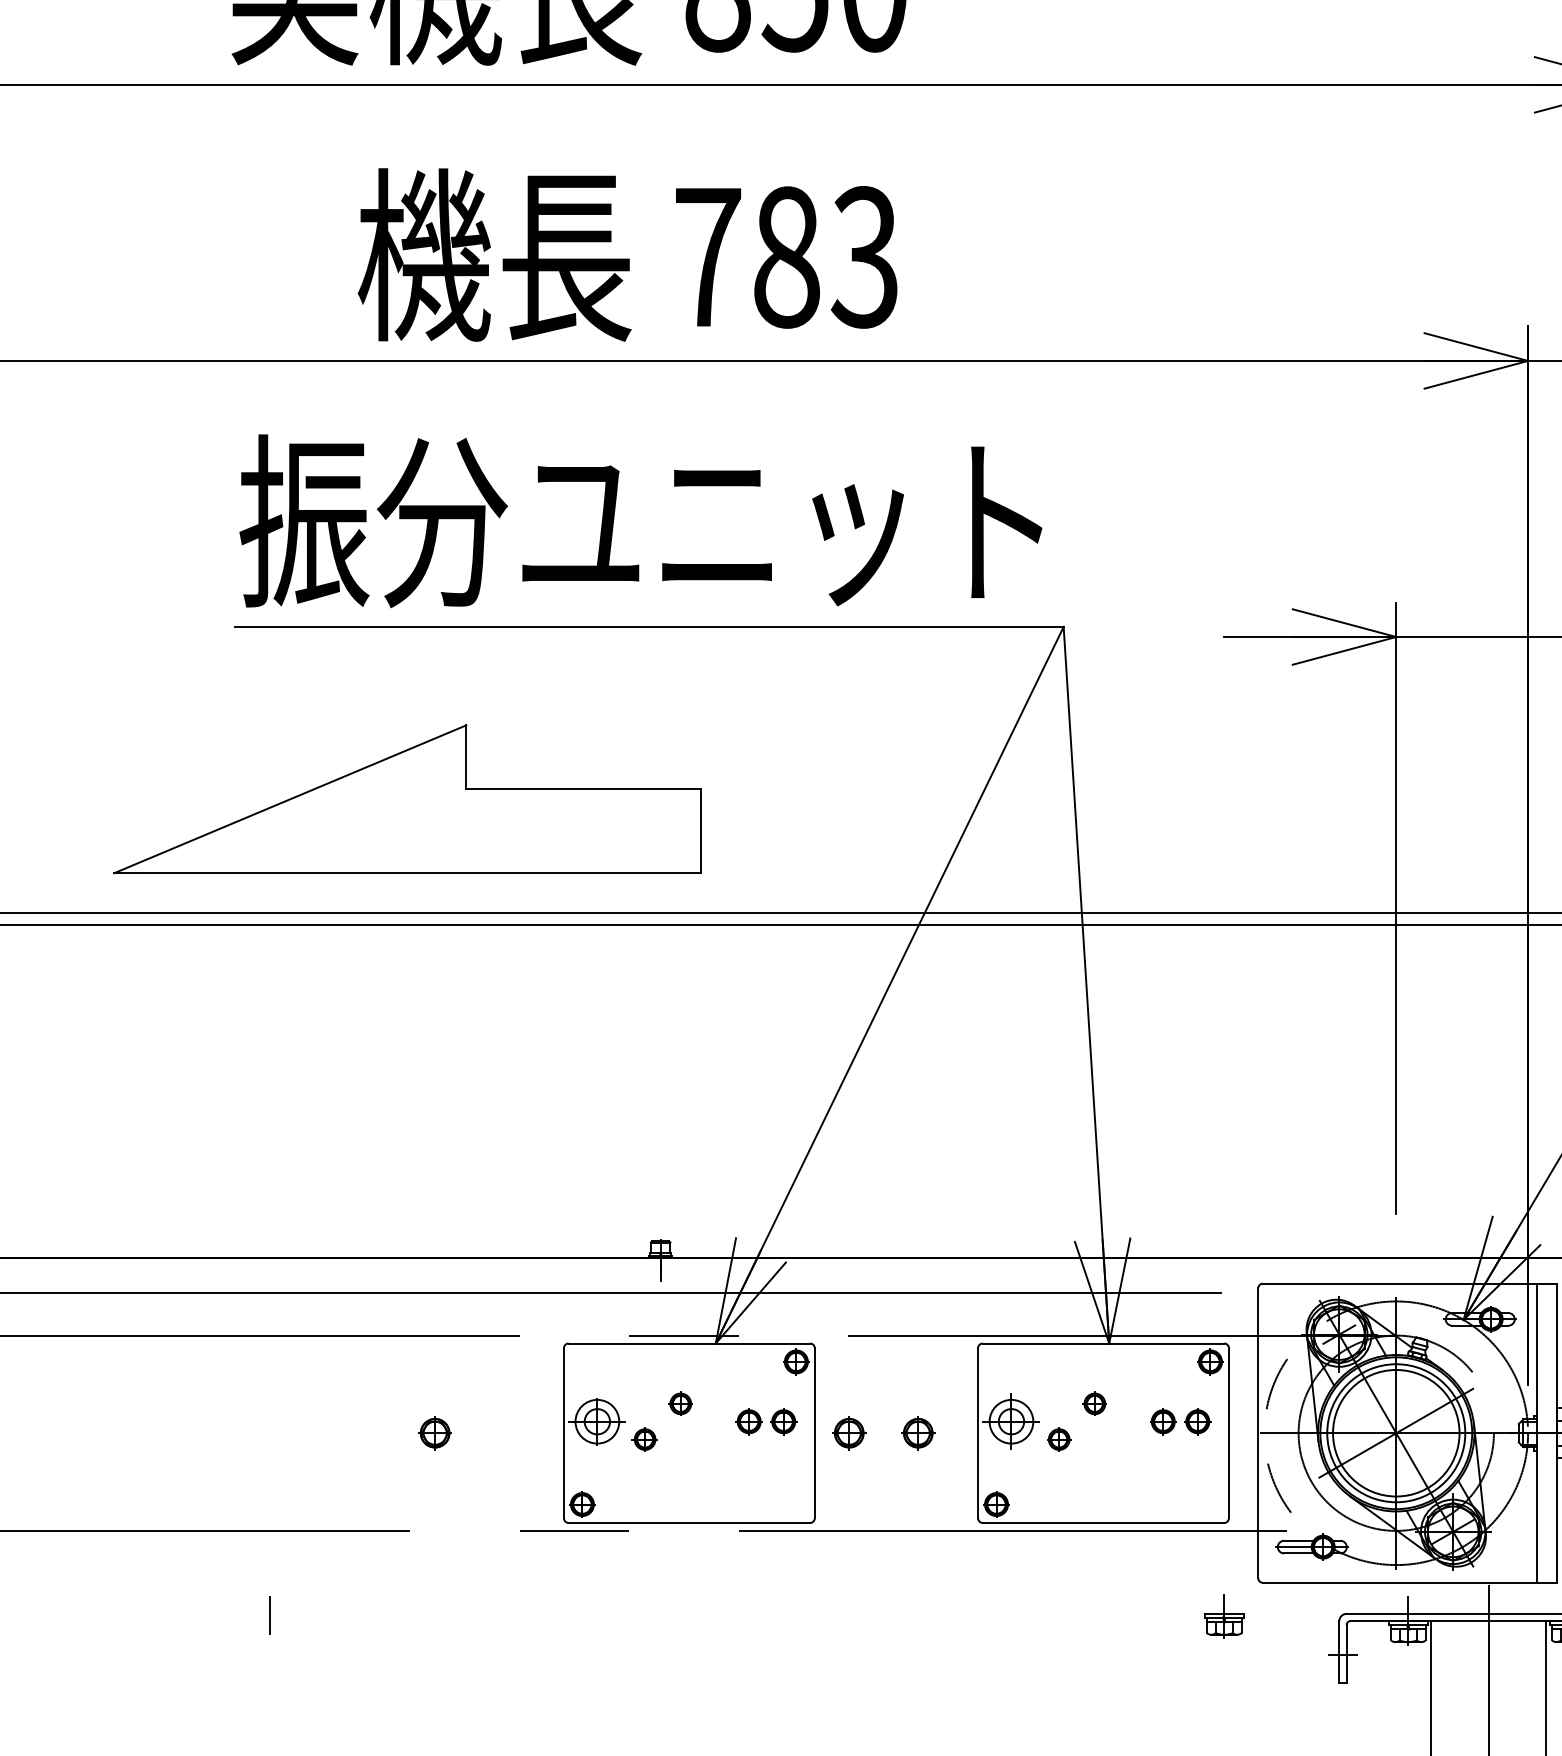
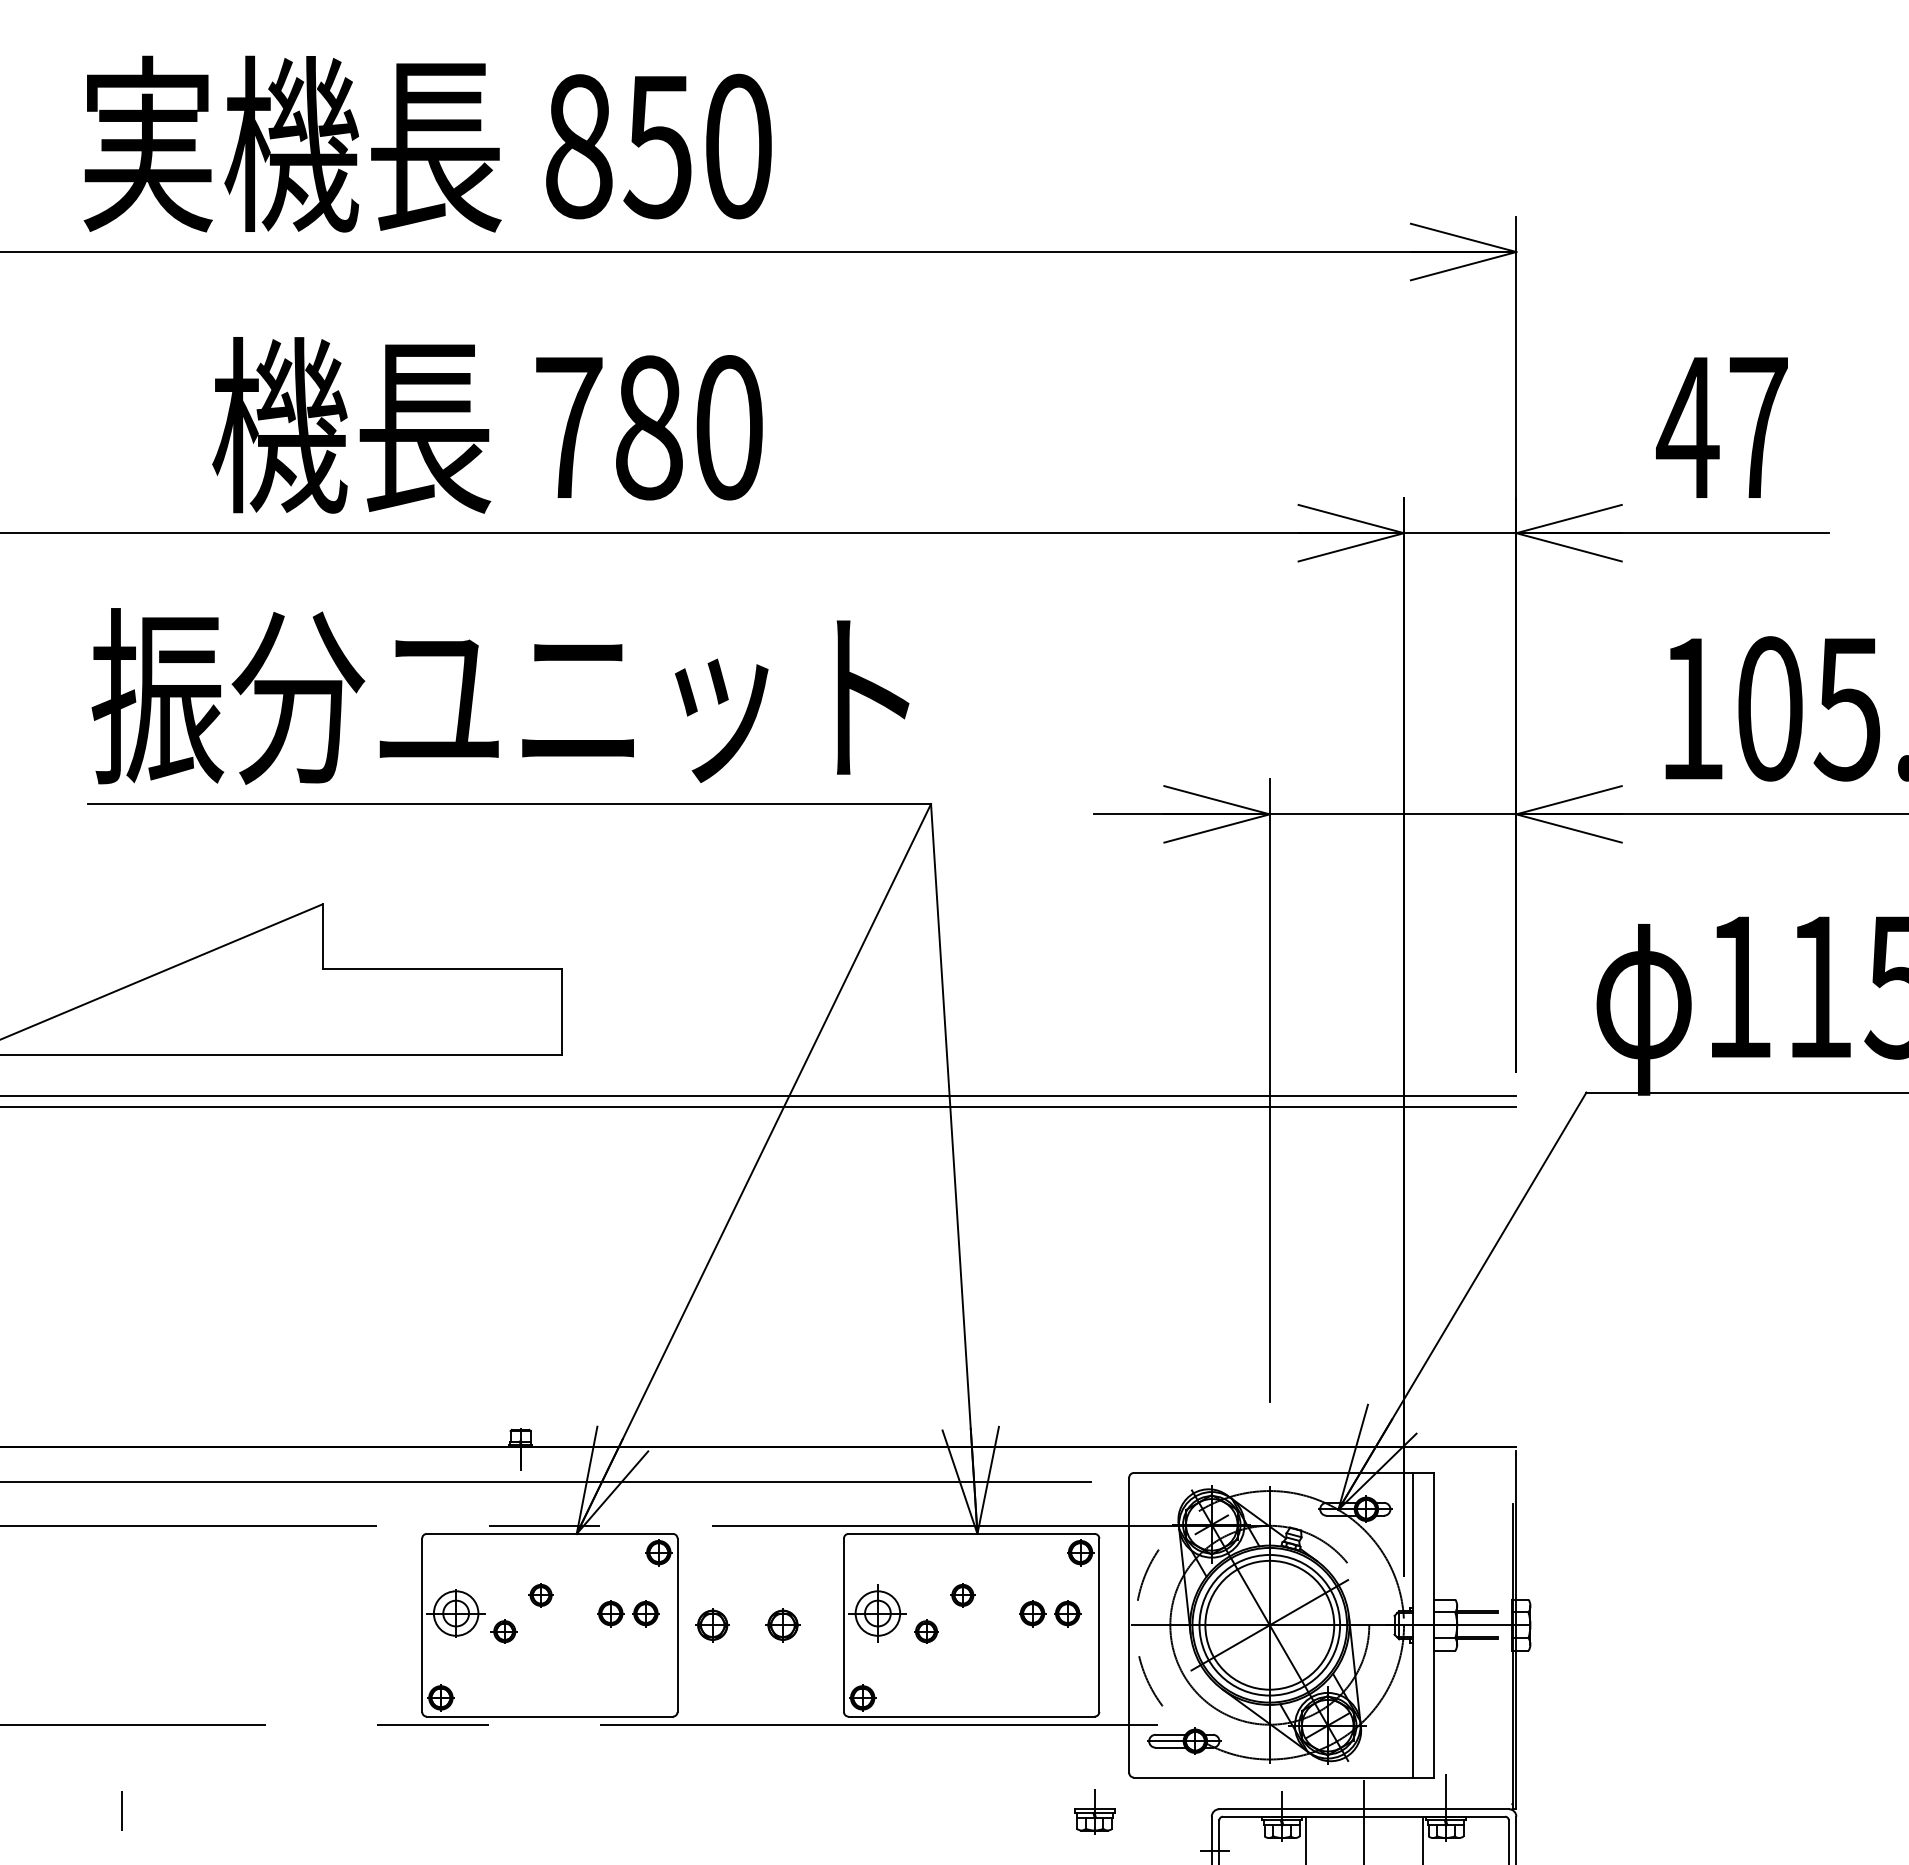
text: (864, 257) -> (728, 427), 783 -> 780
part: (434, 1433) -> (290, 1625), removed

